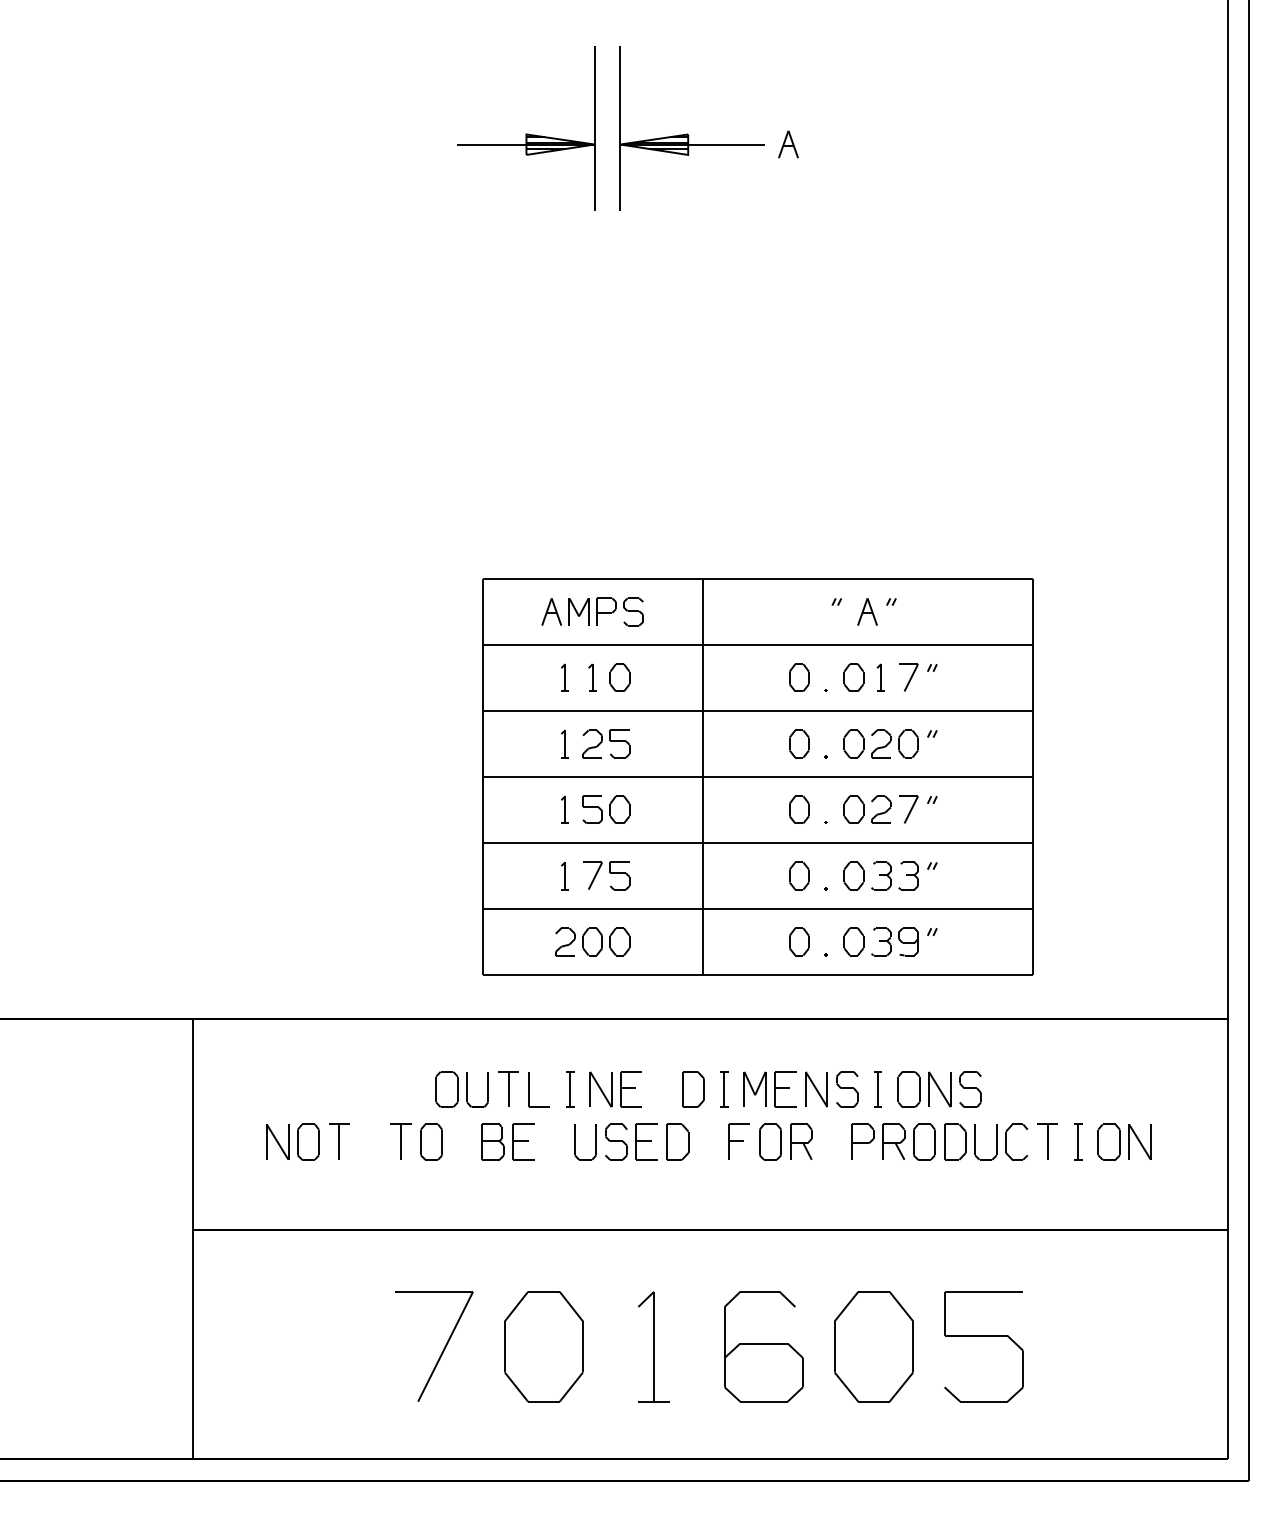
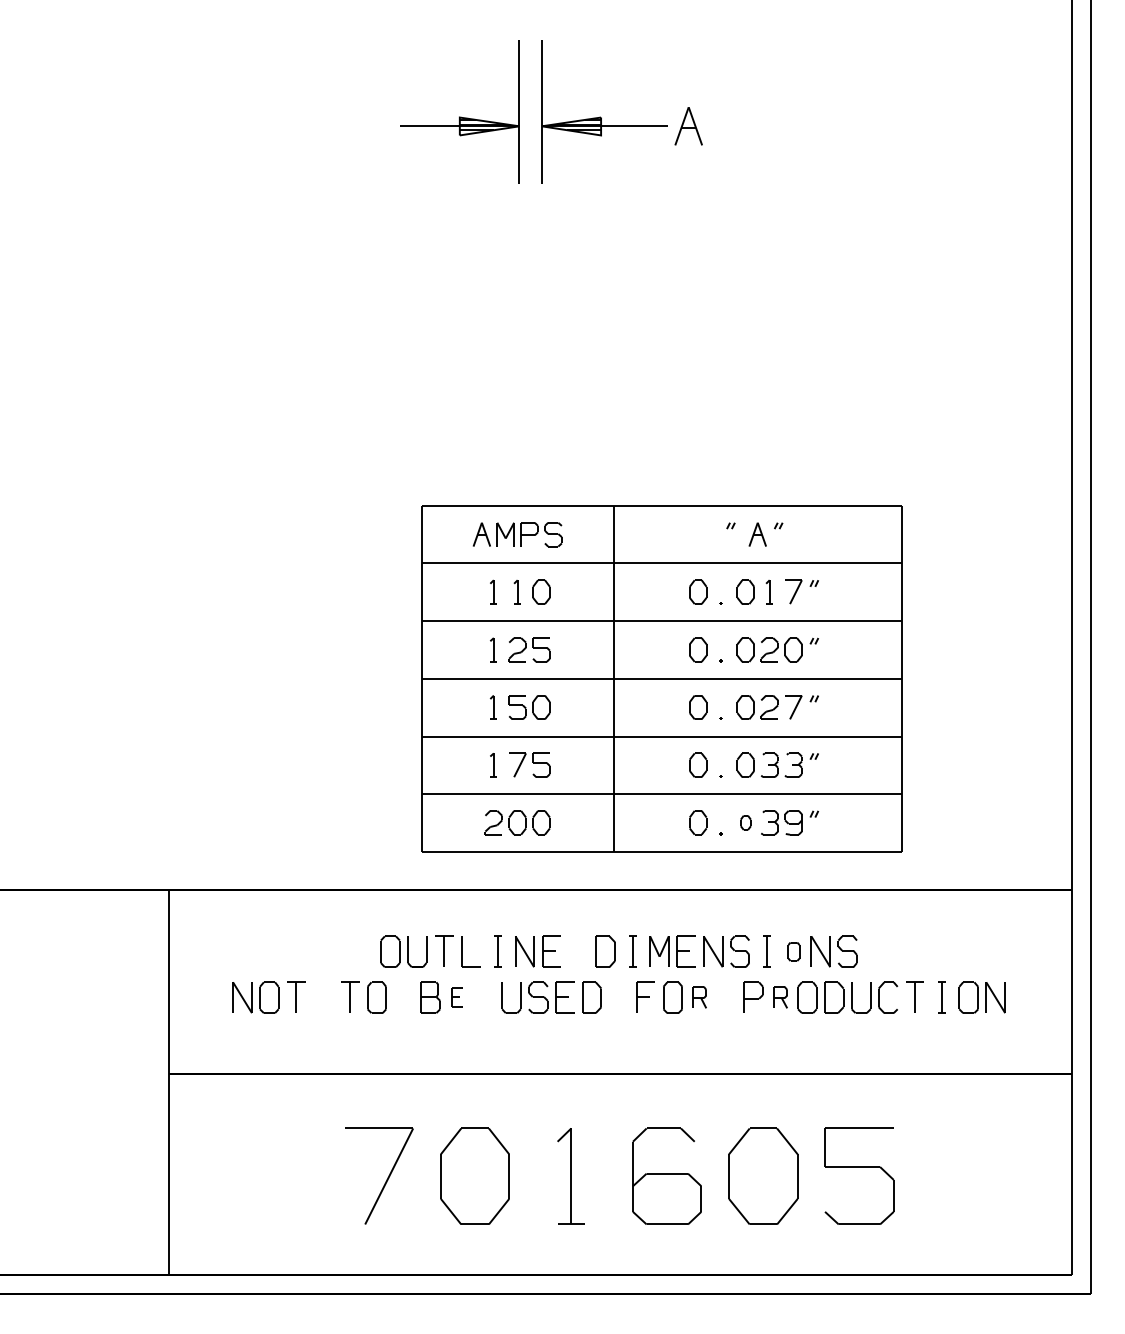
part: (788, 144) -> (688, 126), size x1.6
part: (853, 941) -> (745, 822), size x0.6
part: (908, 1089) -> (793, 951), size x0.6
part: (523, 1141) -> (457, 997), size x0.6
part: (801, 1141) -> (700, 997), size x0.7
part: (893, 1141) -> (780, 997), size x0.7

